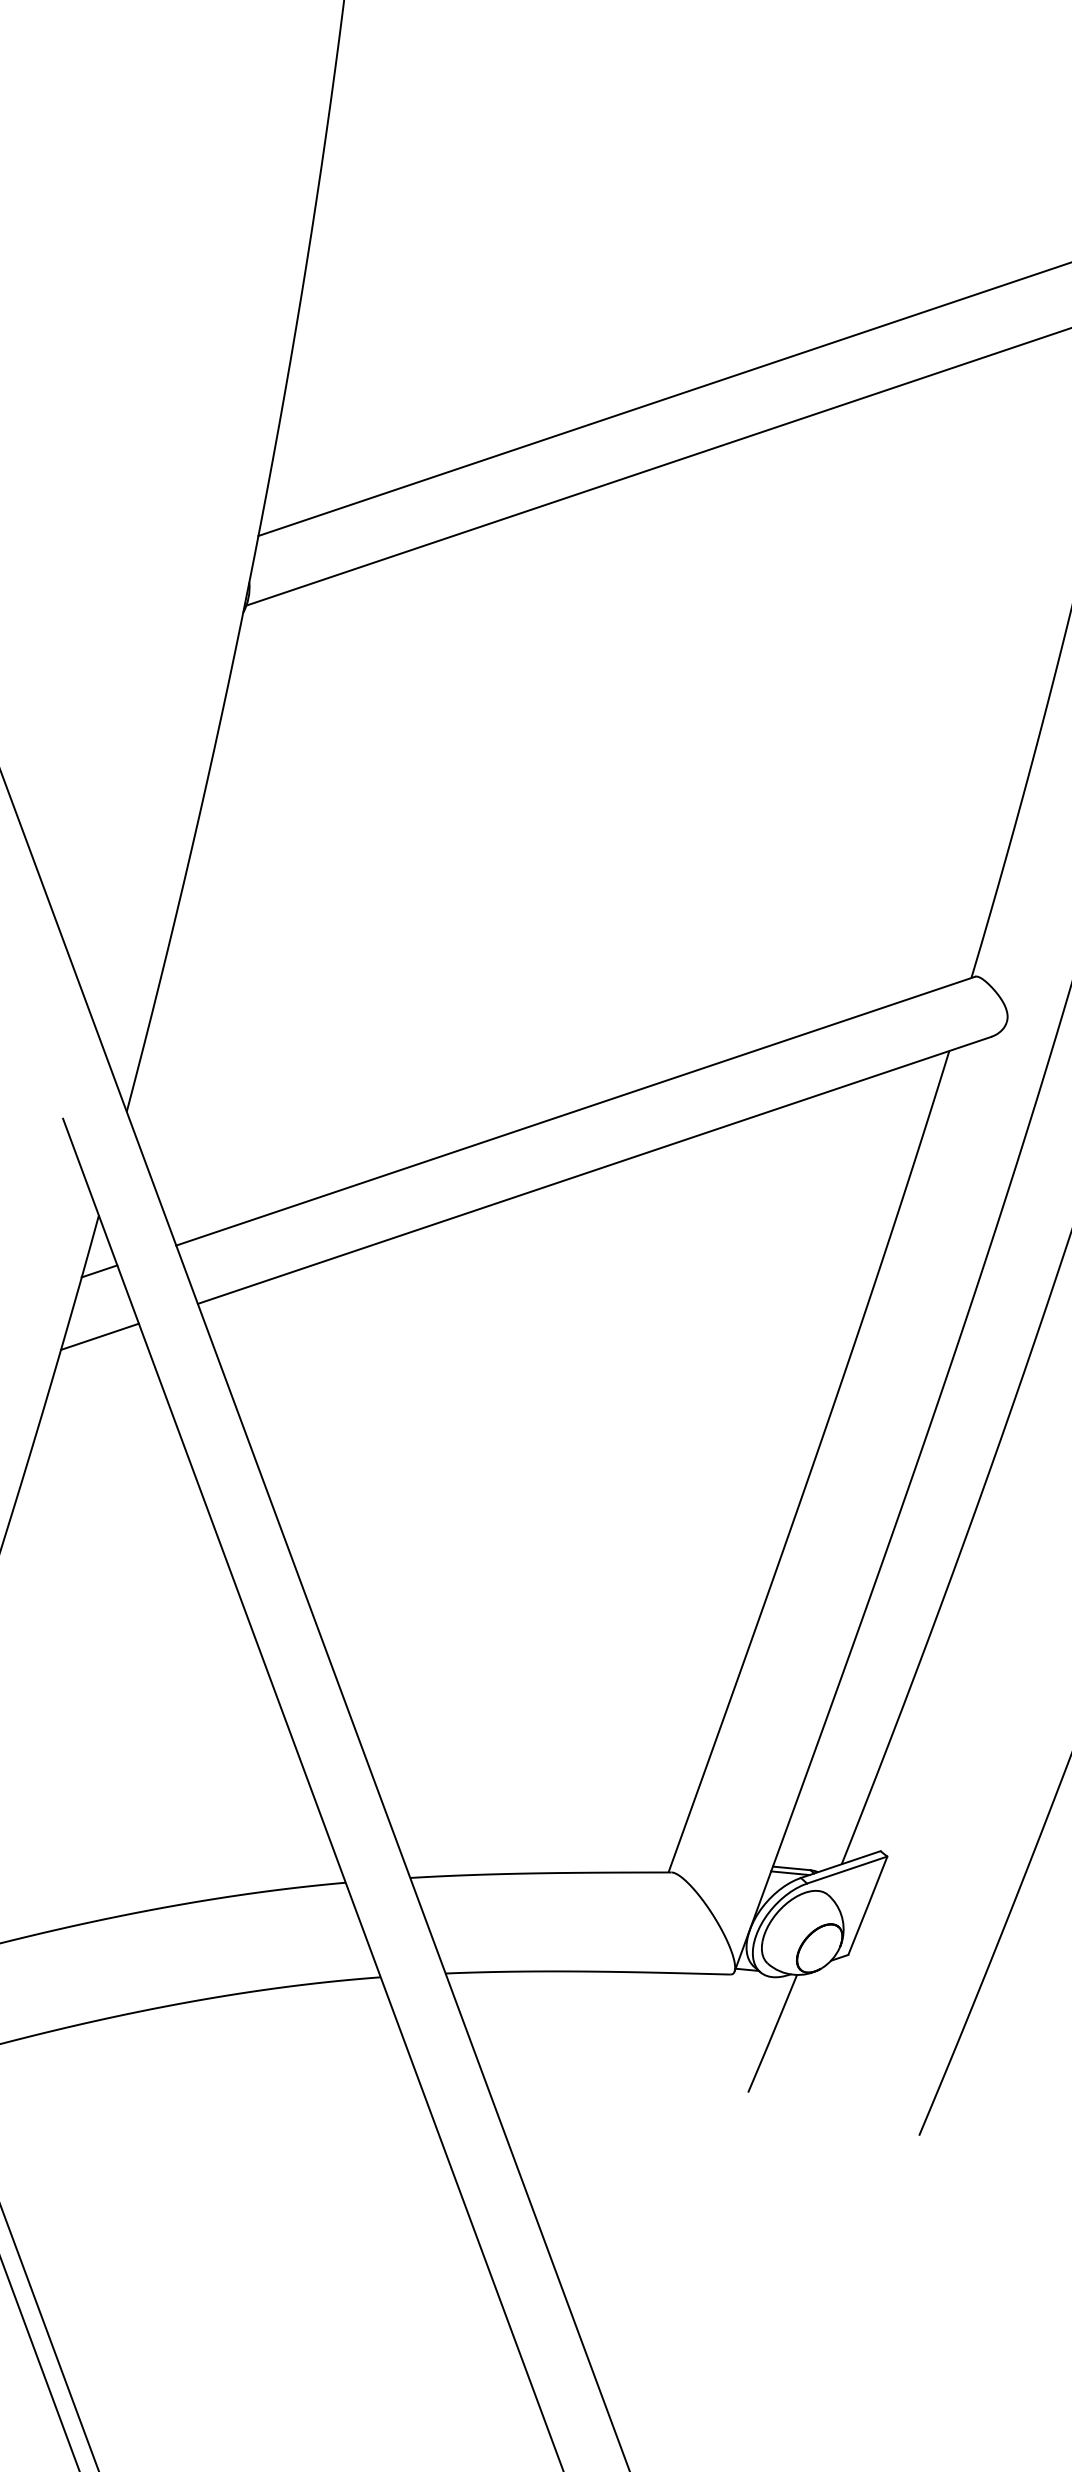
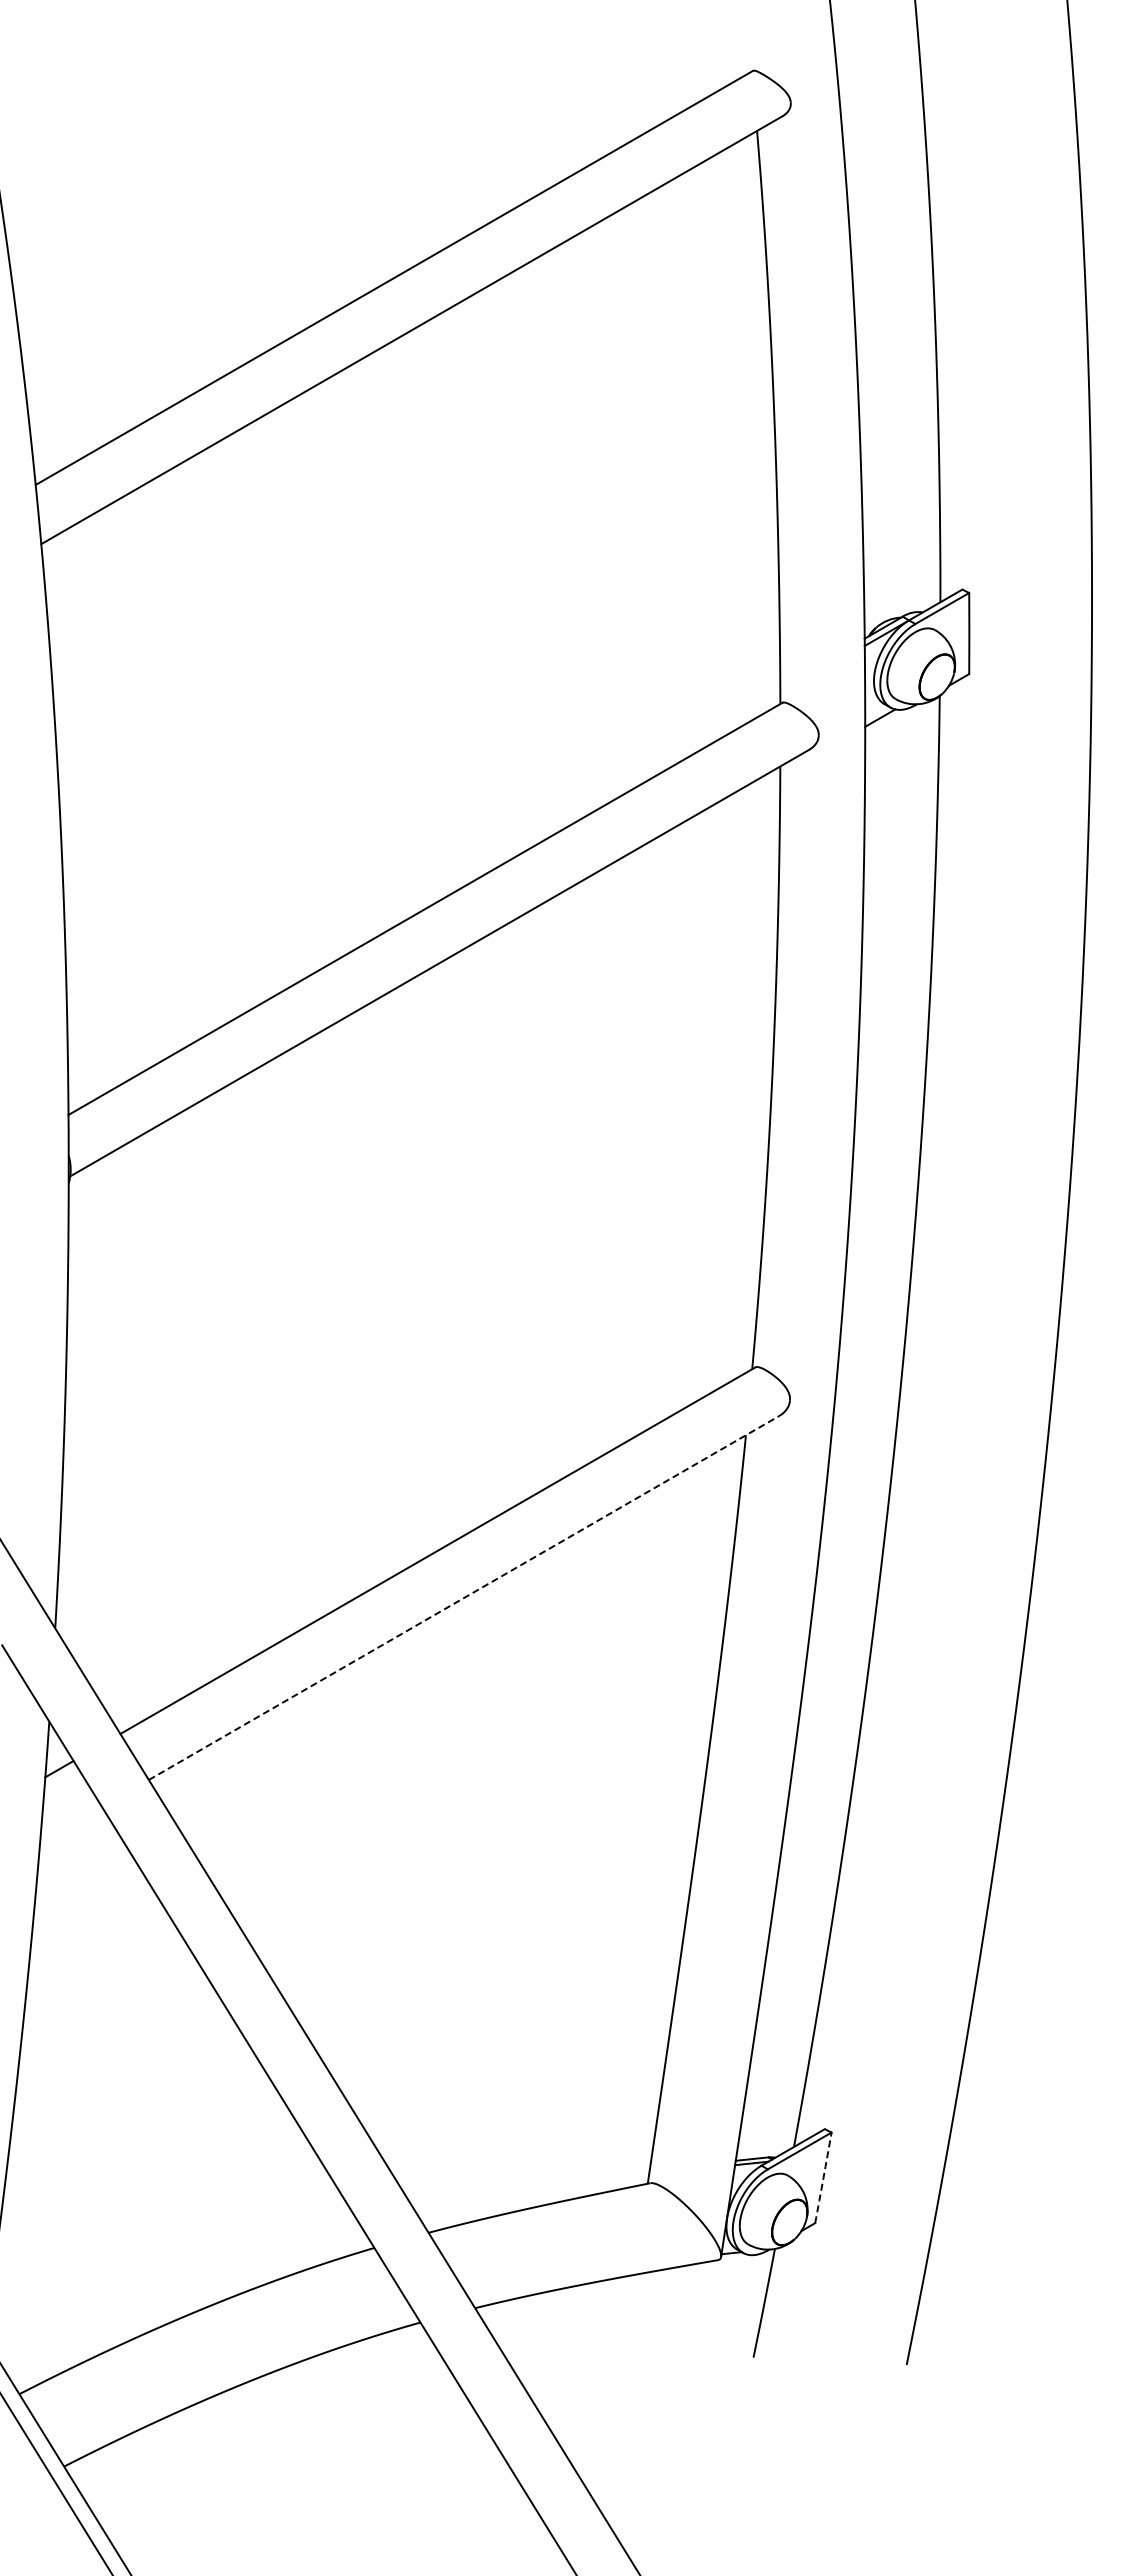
line: (594, 1171) -> (464, 1598), solid -> dashed
line: (100, 1336) -> (71, 1824), removed
arc: (868, 1905) -> (823, 2177), solid -> dashed

